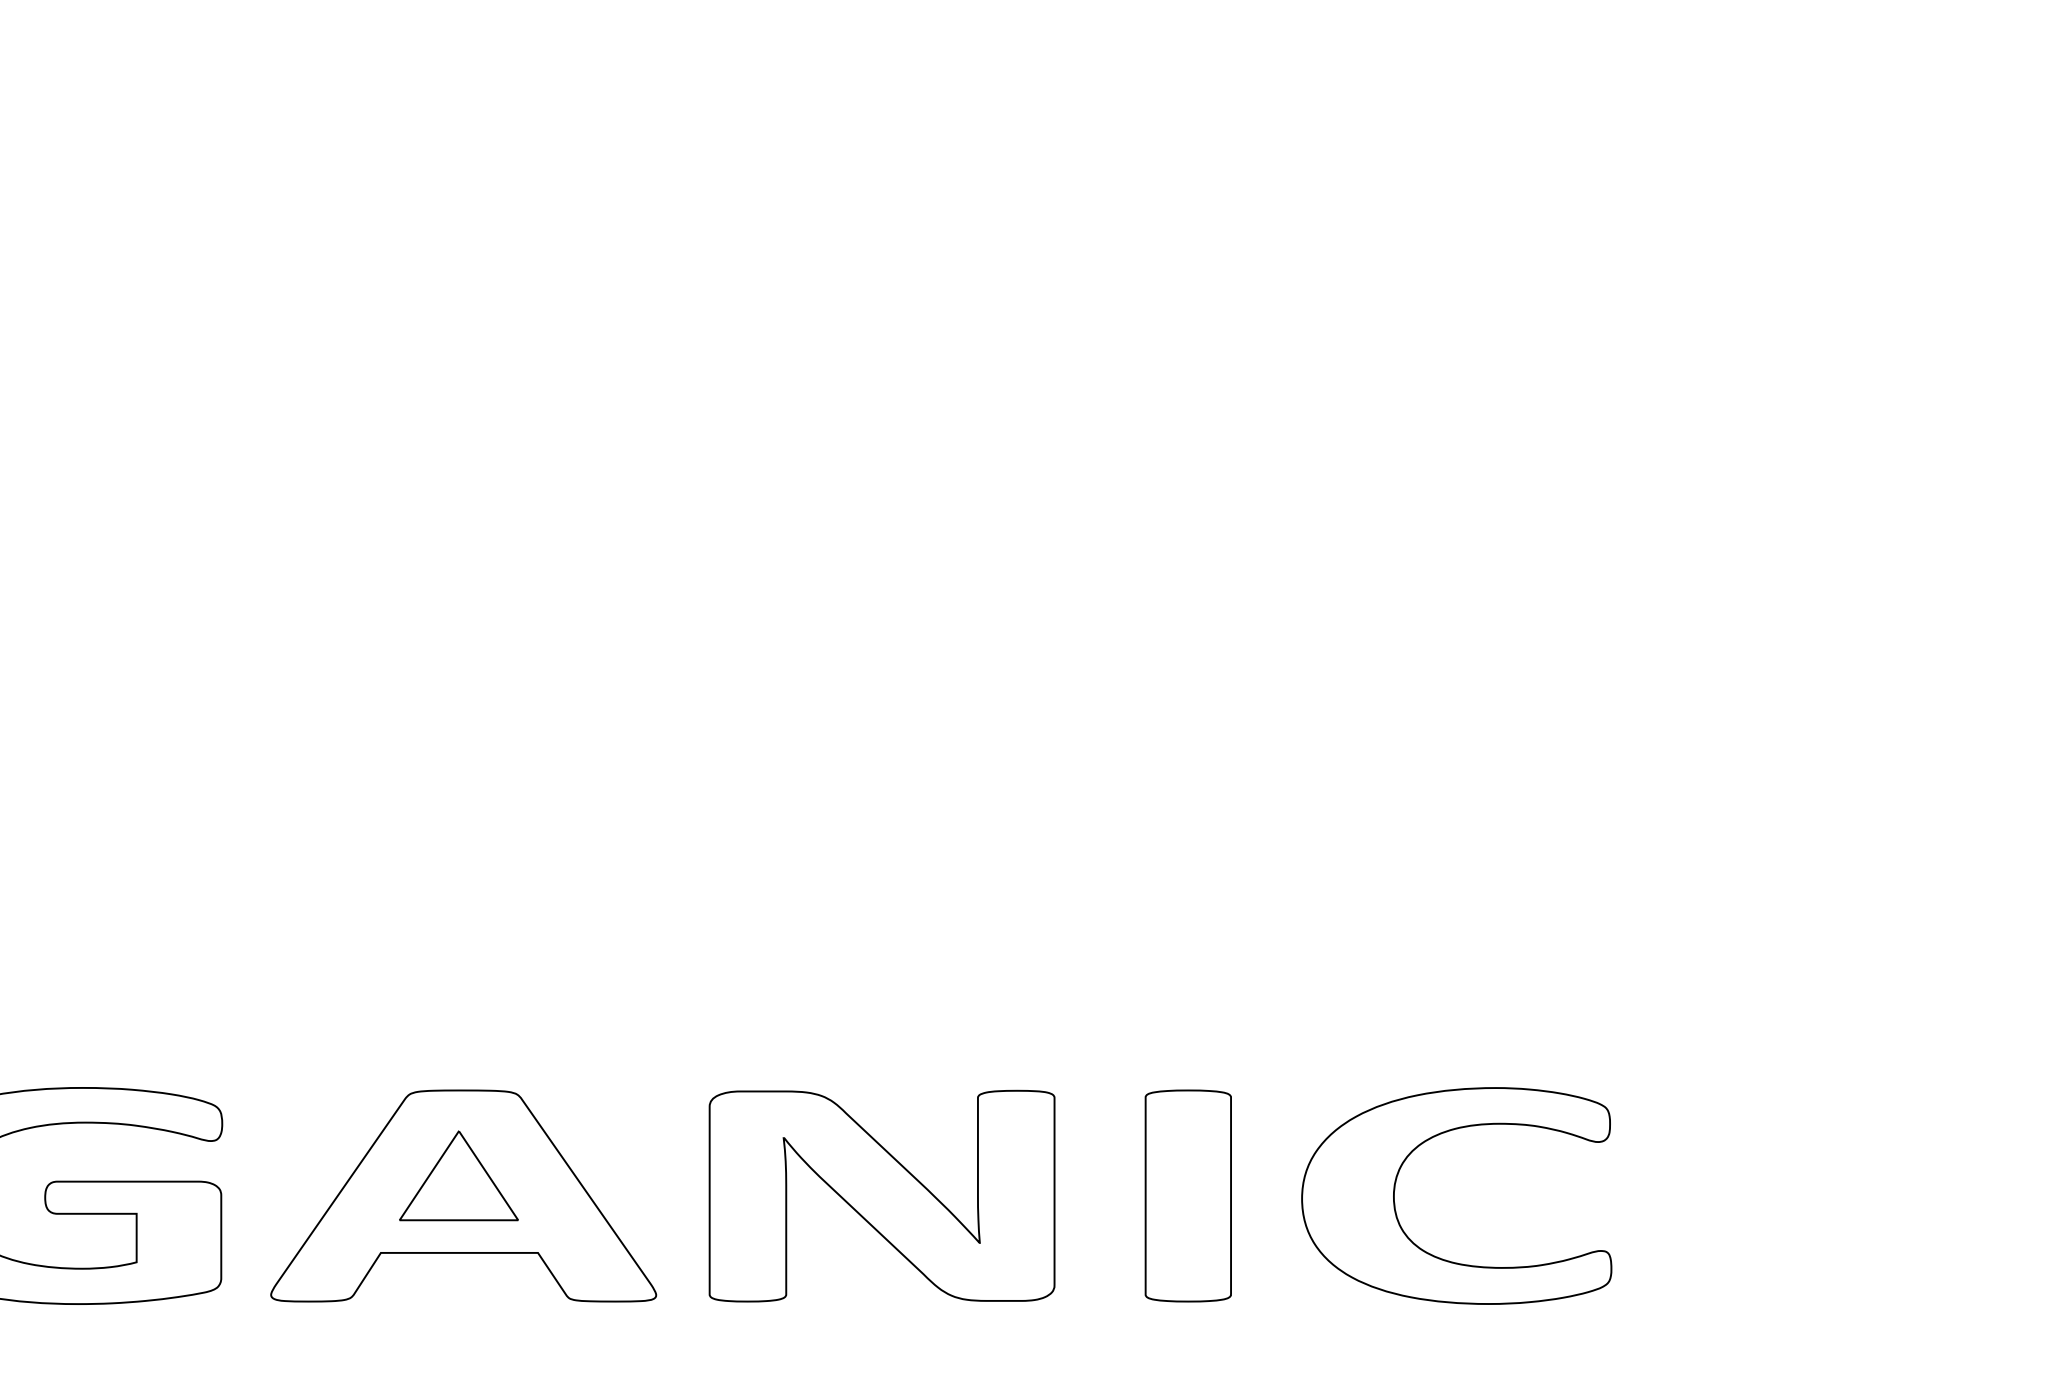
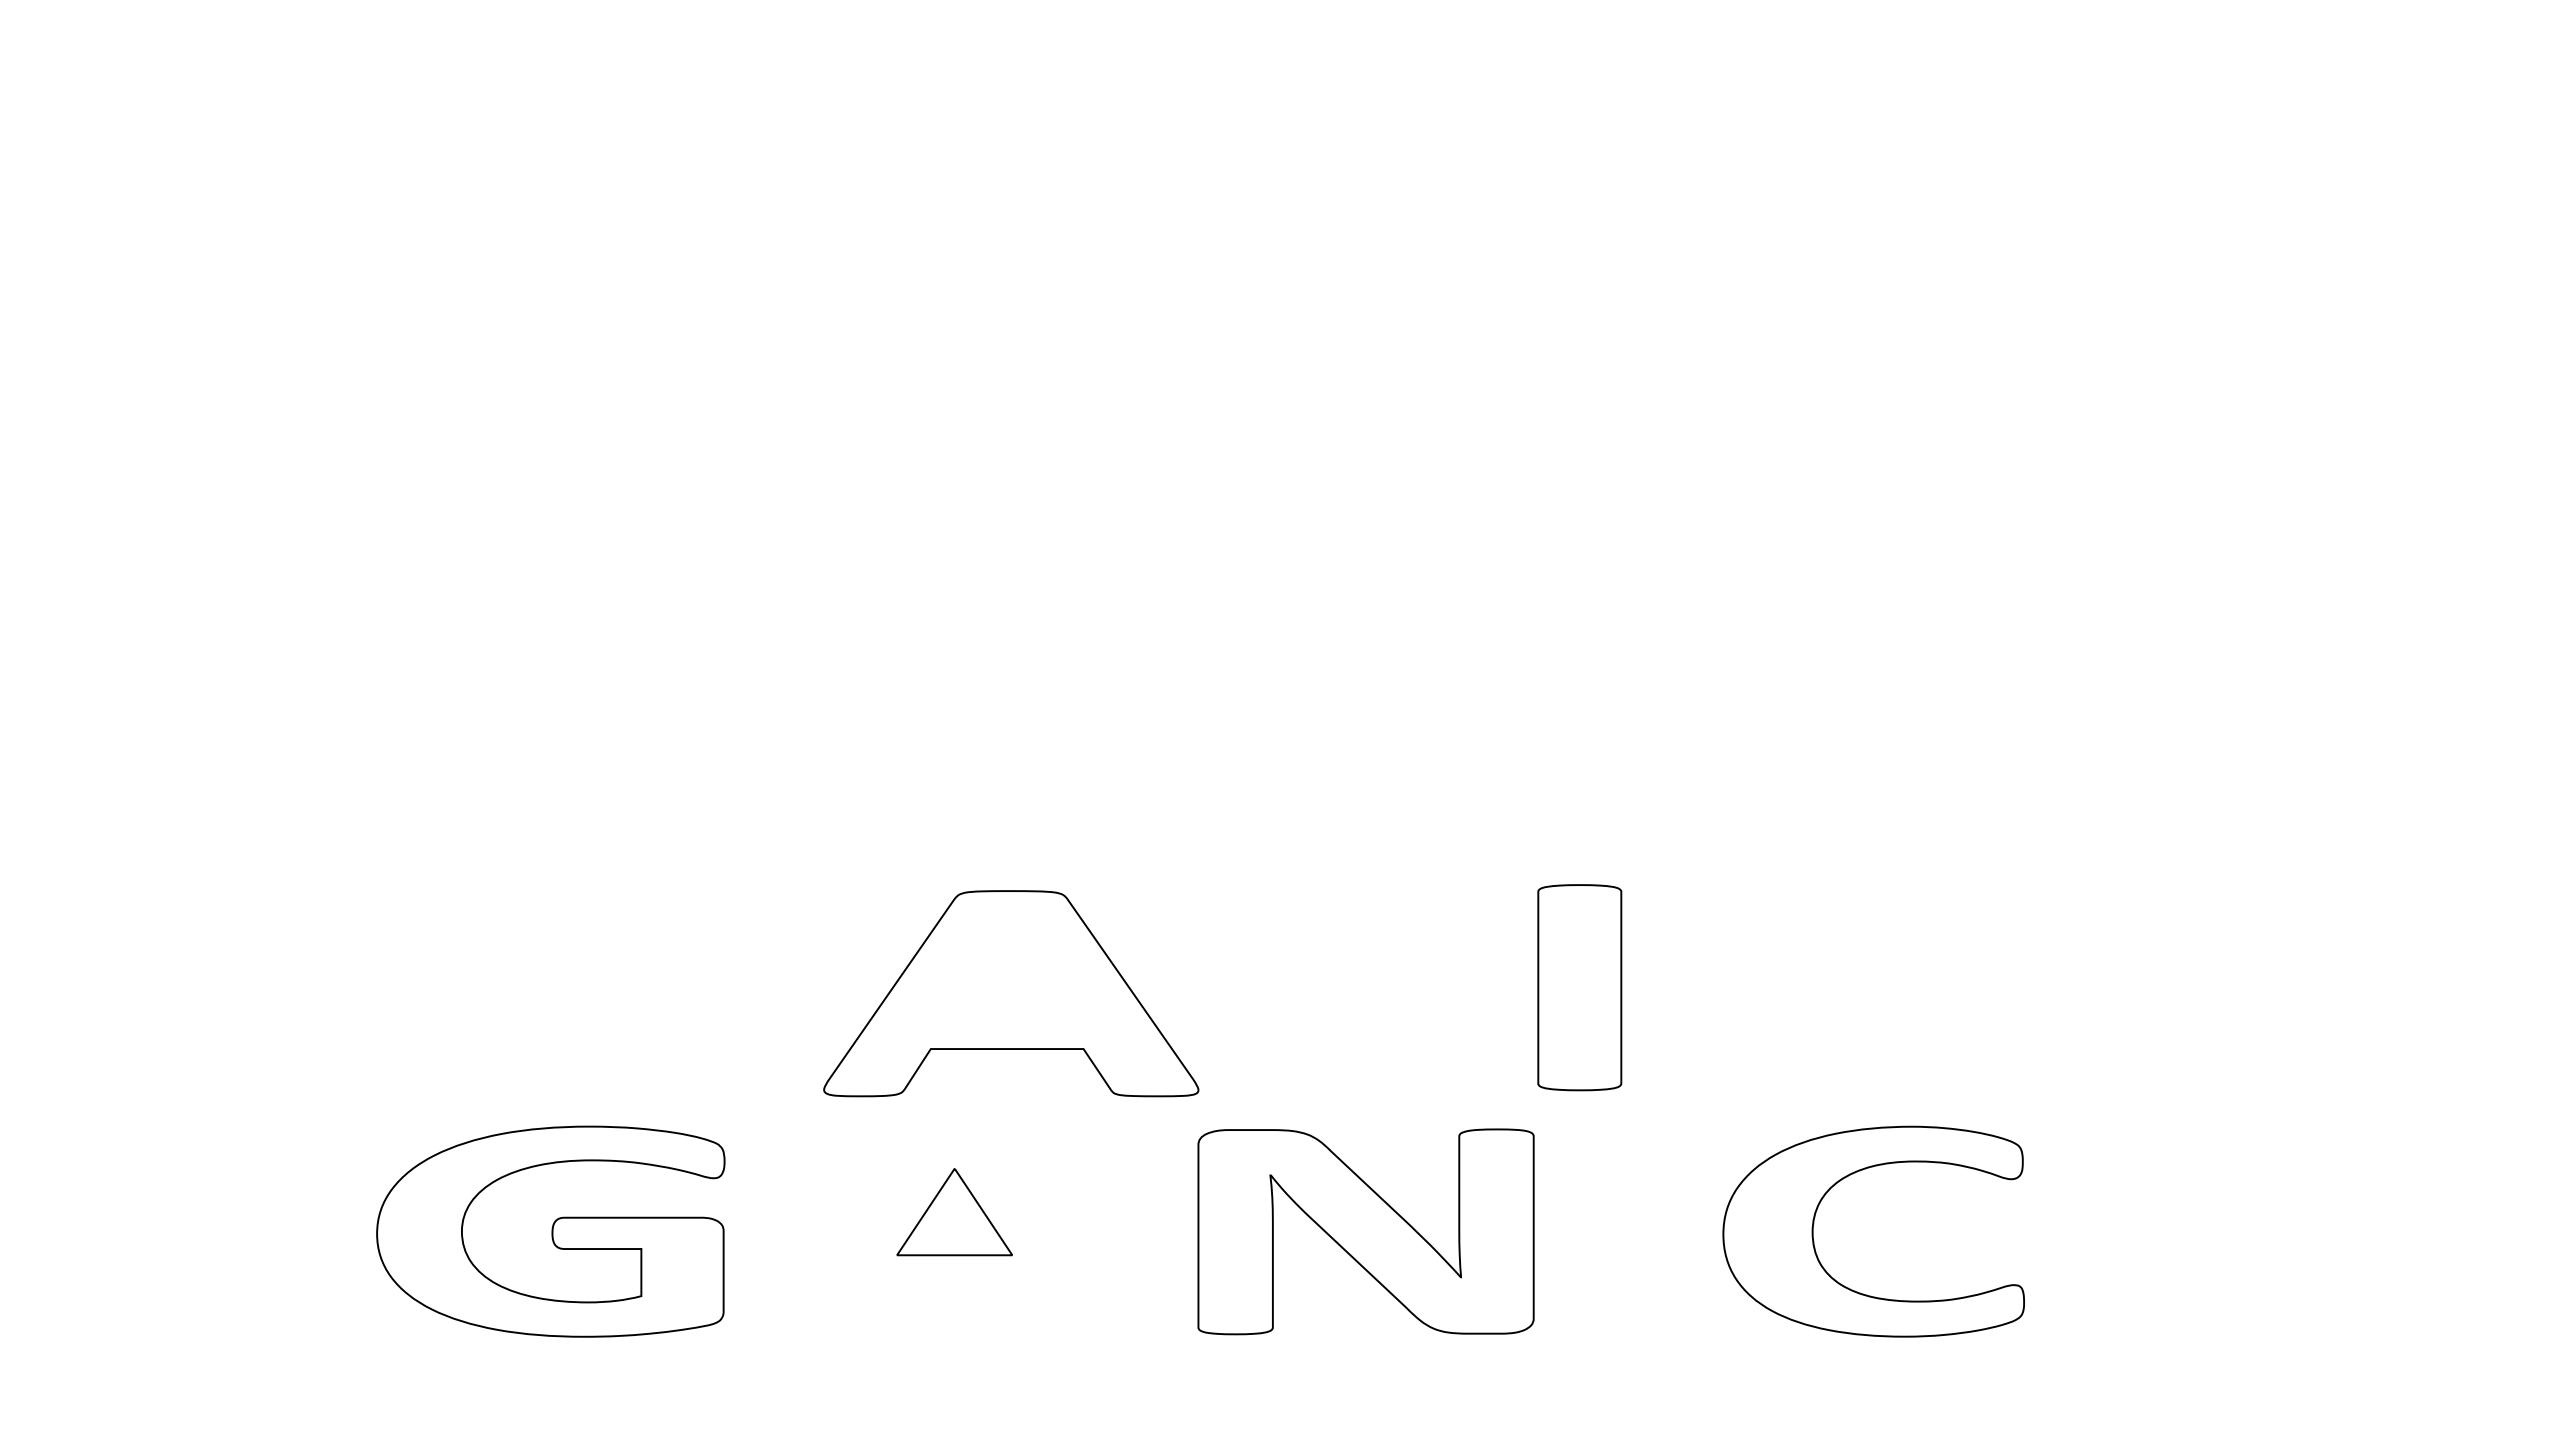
part: (1395, 1187) -> (1814, 1223), moved
part: (463, 1195) -> (1011, 993), moved
part: (1188, 1195) -> (1579, 987), moved

